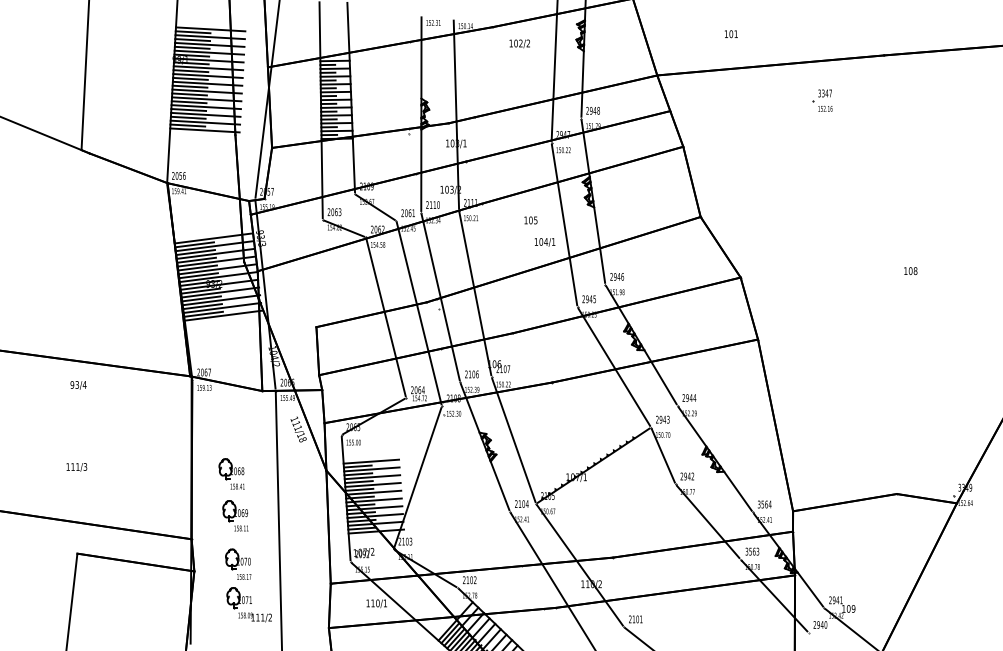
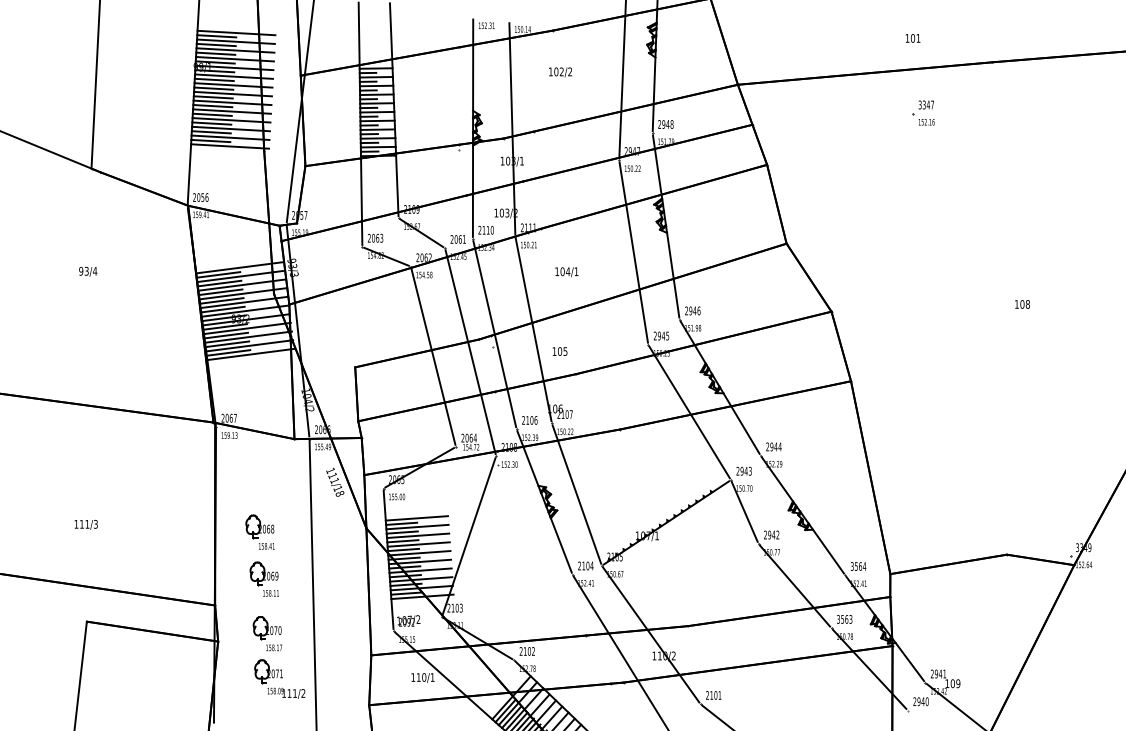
text: (730, 34) -> (912, 38), moved
text: (519, 44) -> (560, 72), moved
text: (530, 220) -> (559, 351), moved
text: (544, 242) -> (566, 272), moved
text: (78, 385) -> (88, 271), moved

